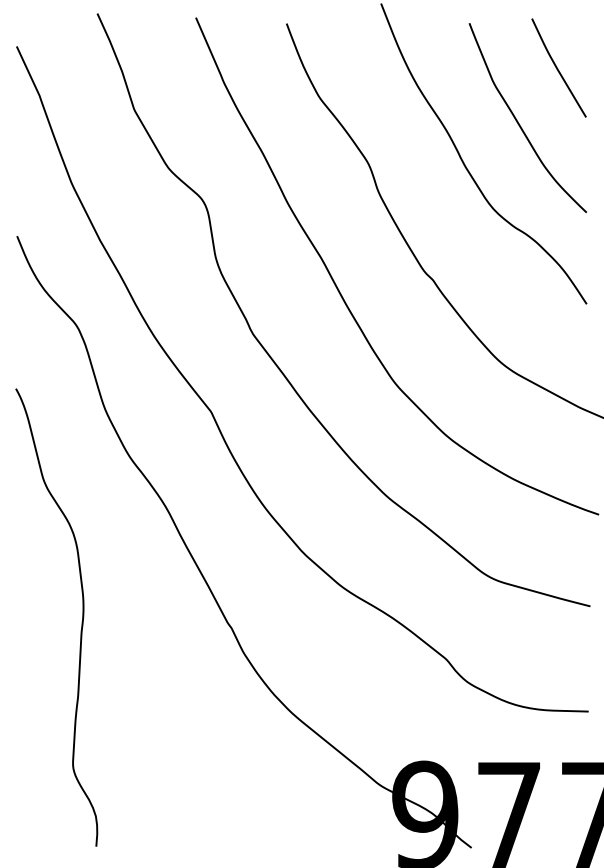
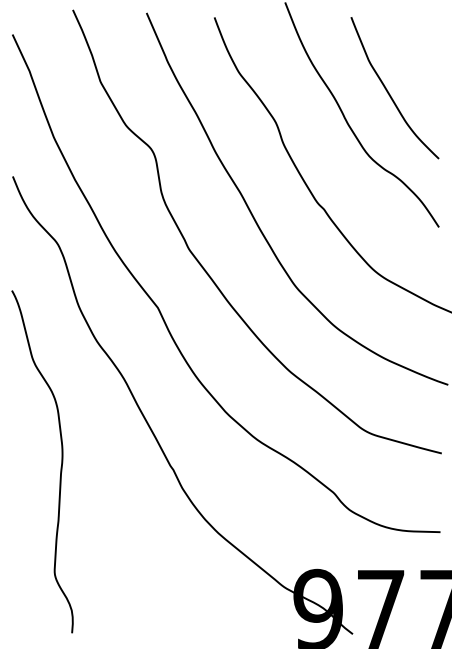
curve: (557, 67) -> (417, 50), removed

